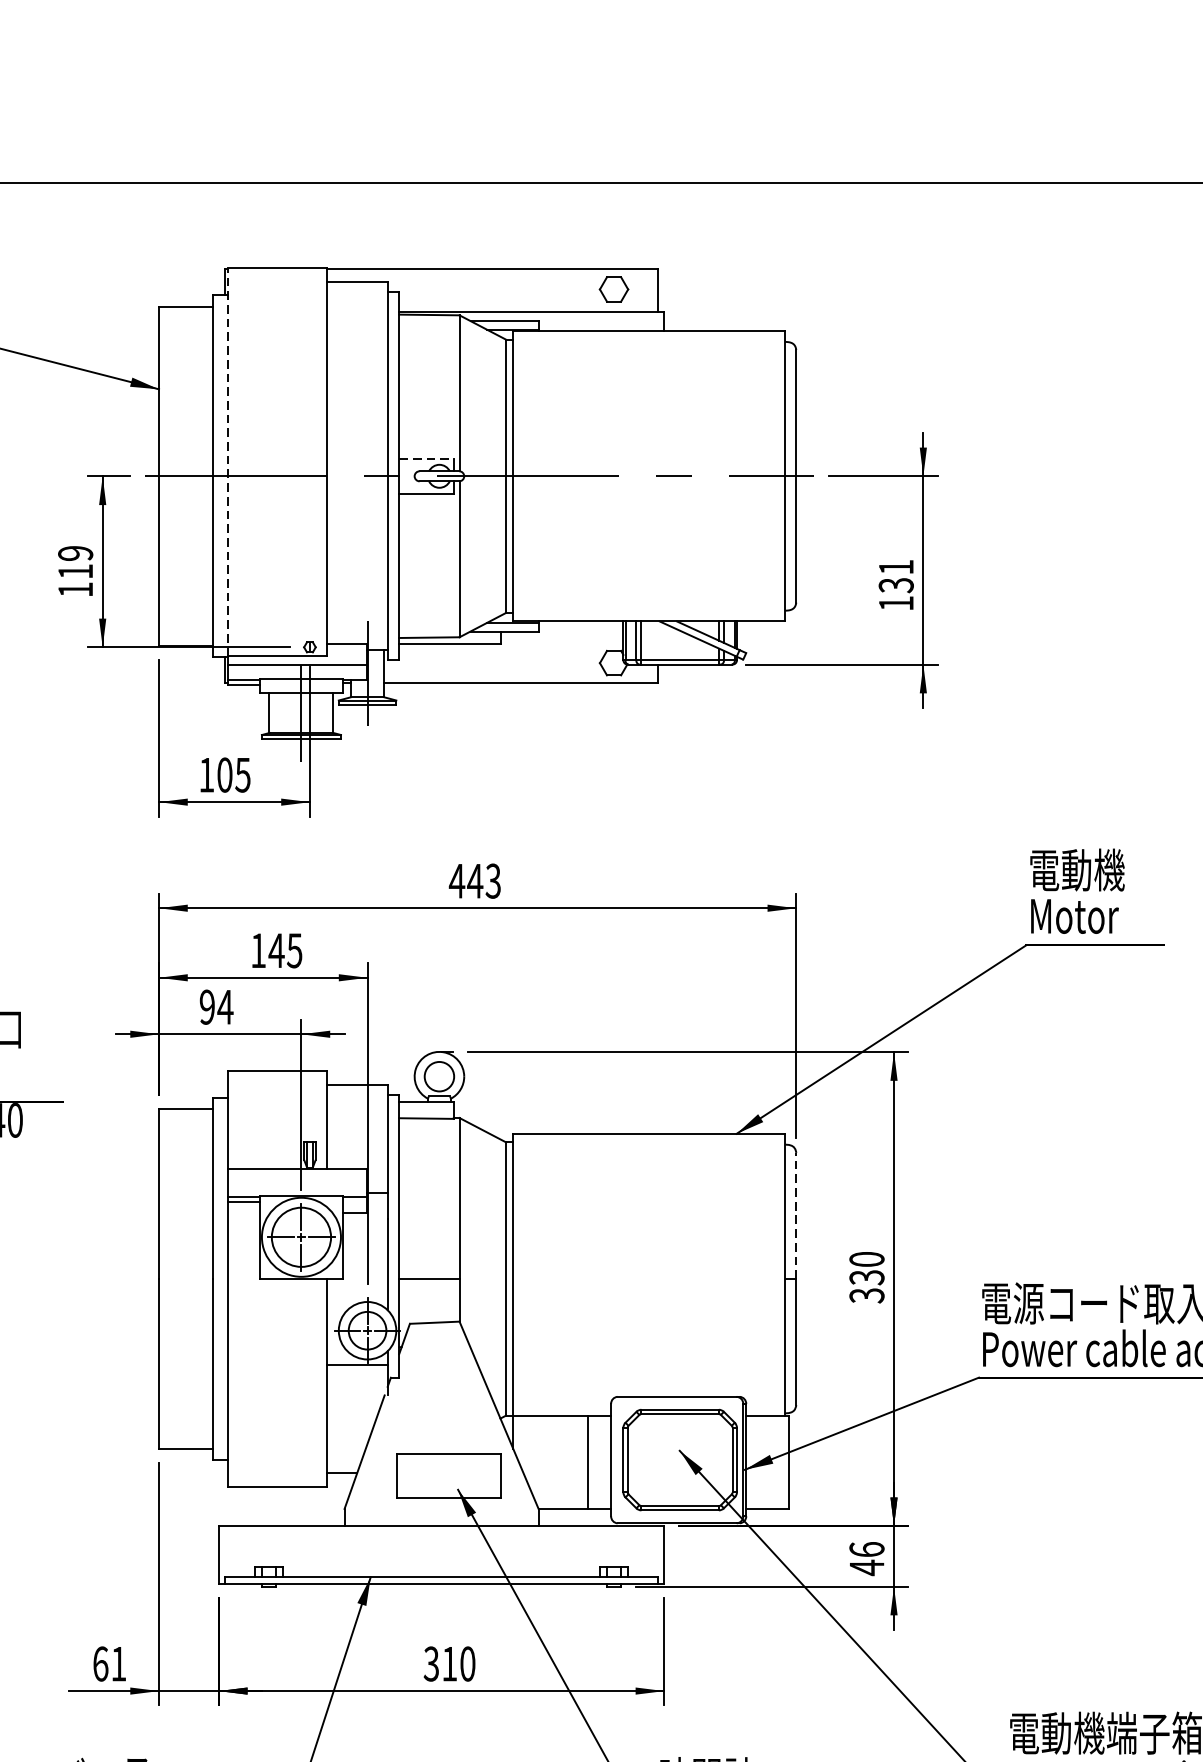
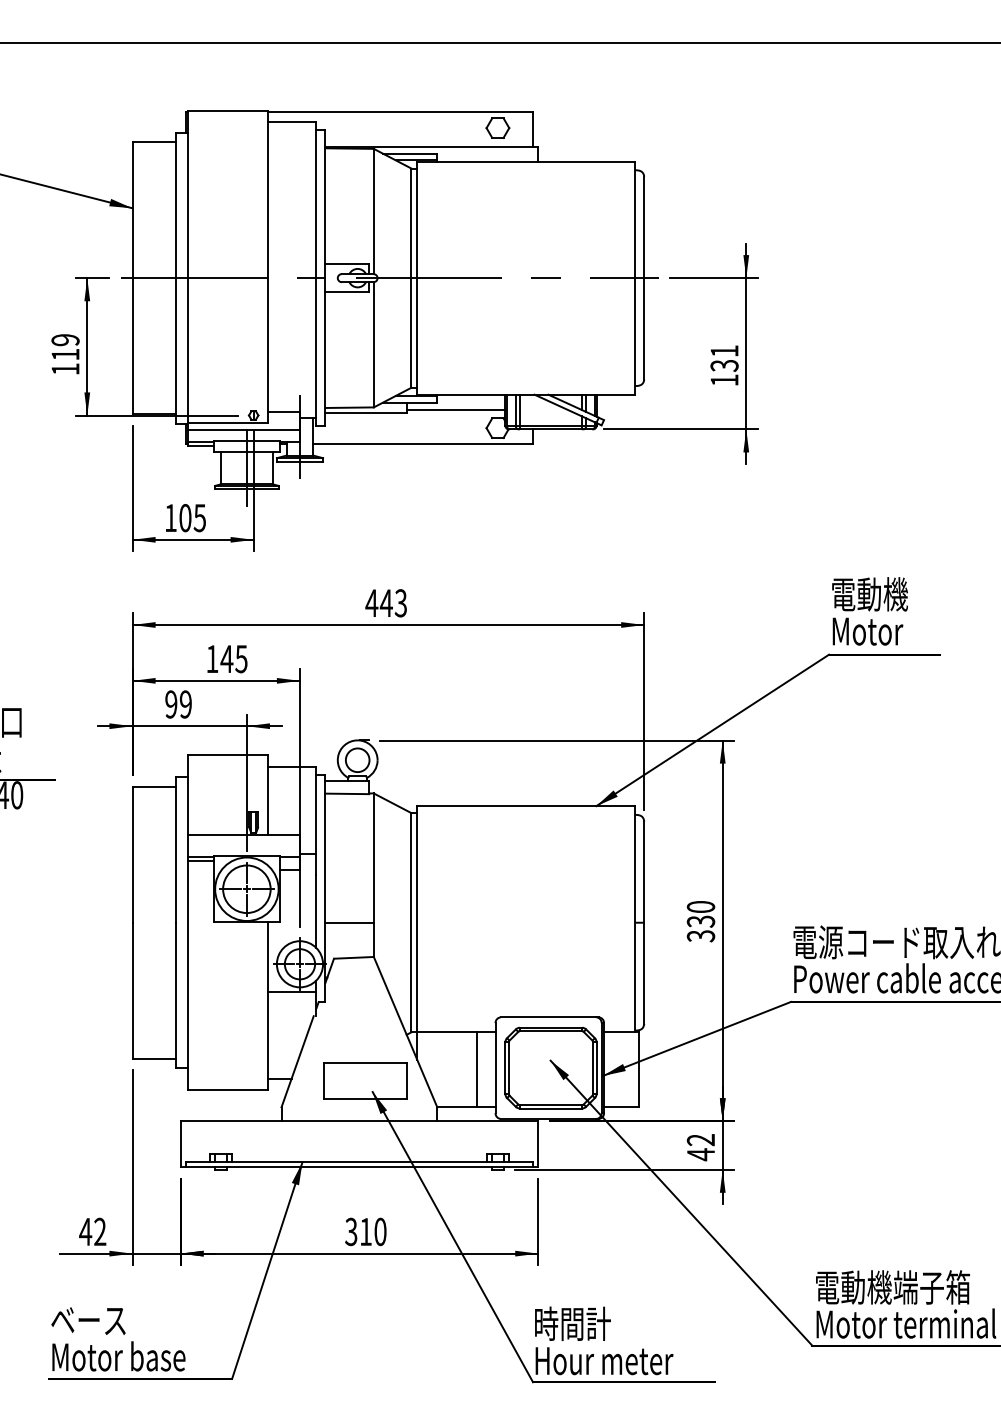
line: (426, 459) -> (347, 264), dashed -> solid
line: (227, 461) -> (187, 266), dashed -> solid
line: (561, 639) -> (455, 409), added
text: (225, 1007) -> (185, 704), 94 -> 99
line: (796, 1216) -> (644, 872), dashed -> solid
text: (866, 1548) -> (700, 1139), 46 -> 42
text: (109, 1663) -> (92, 1231), 61 -> 42

